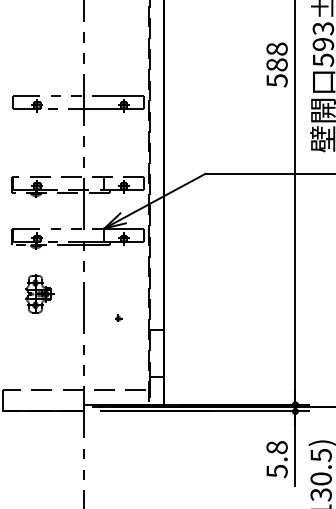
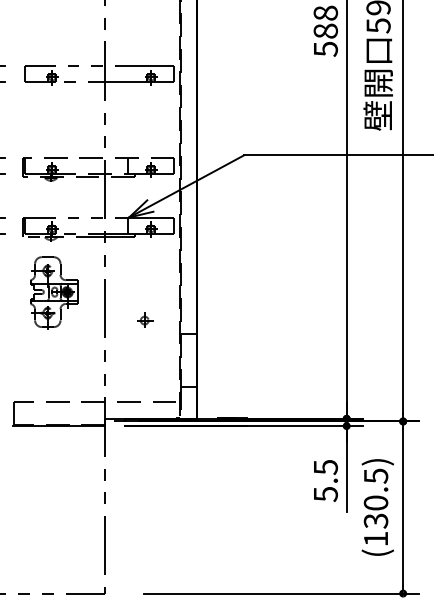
part: (39, 294) -> (54, 292), size x1.67
part: (118, 317) -> (145, 319), size x1.67
text: (276, 447) -> (325, 467), 5.8 -> 5.5

